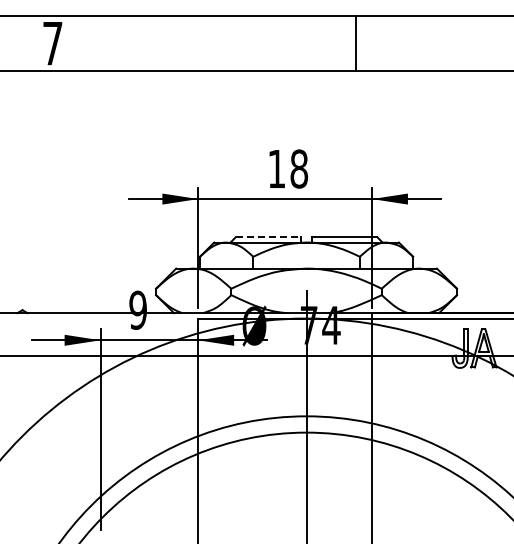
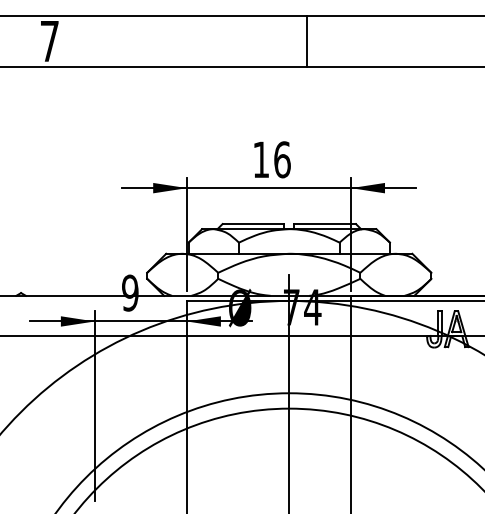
line: (355, 43) -> (306, 41), moved
text: (299, 168) -> (282, 159), 18 -> 16
line: (268, 237) -> (253, 224), dashed -> solid

